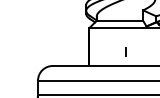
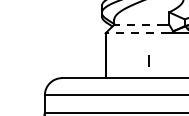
line: (118, 20) -> (140, 24), solid -> dashed
line: (115, 28) -> (136, 33), solid -> dashed

